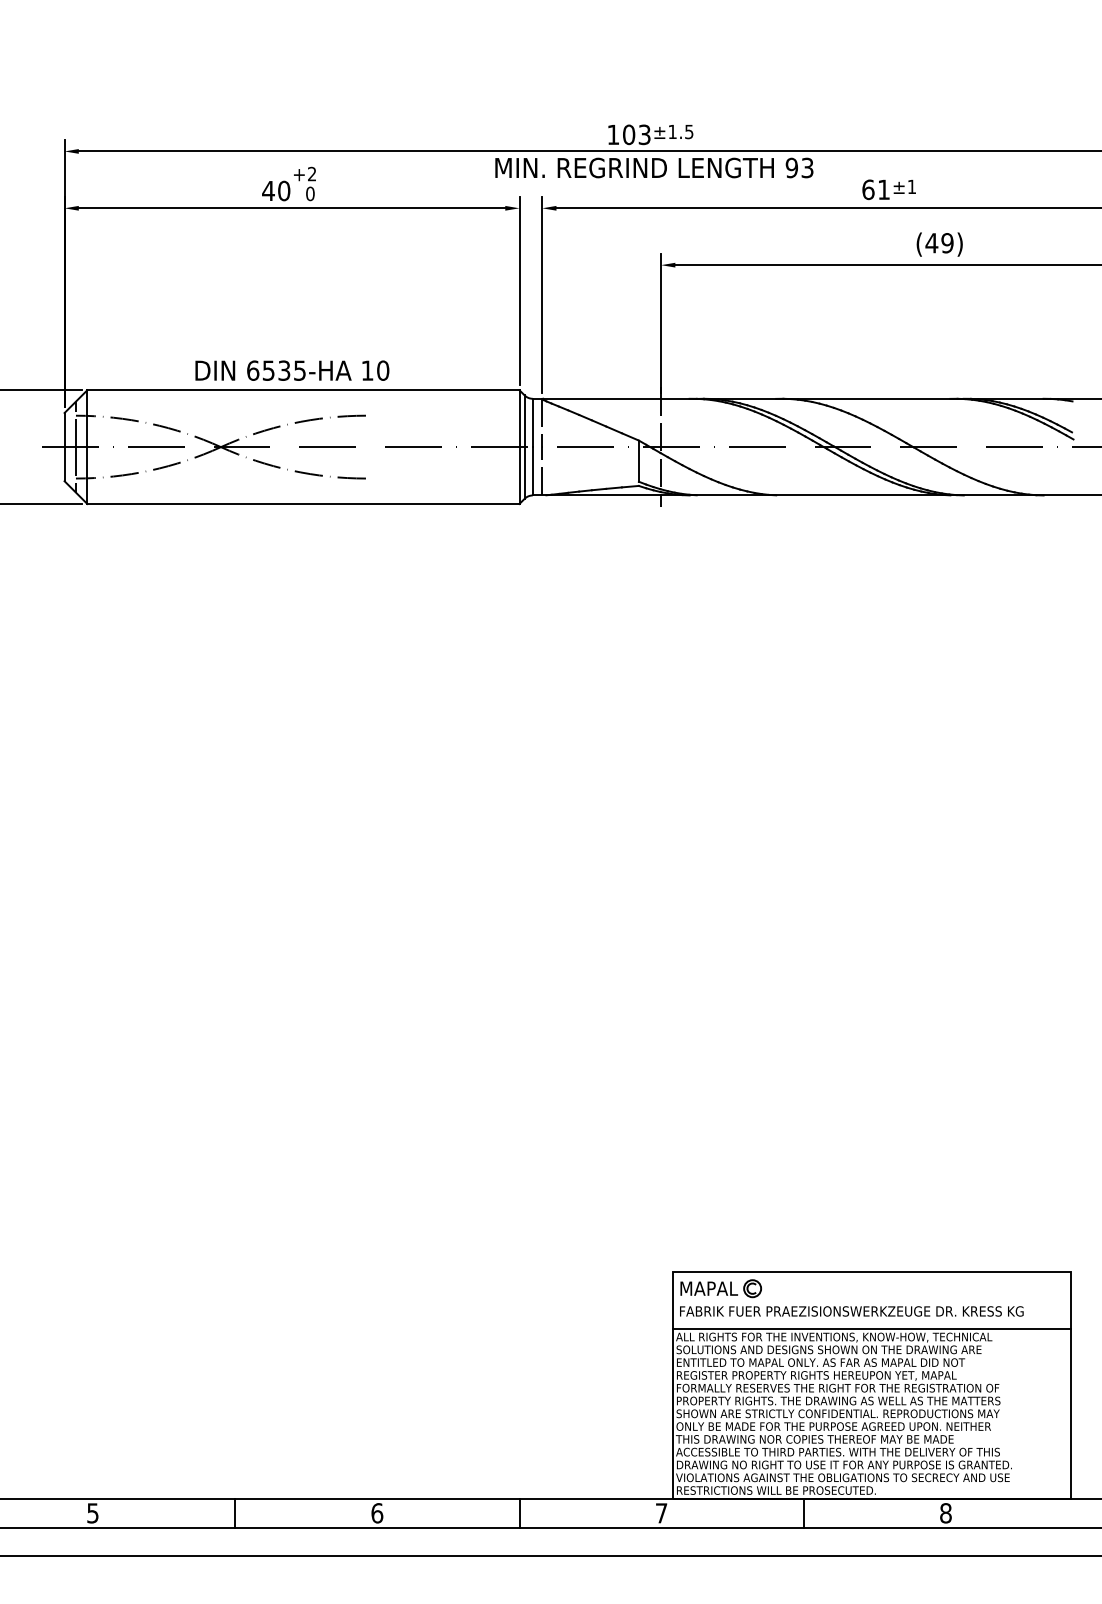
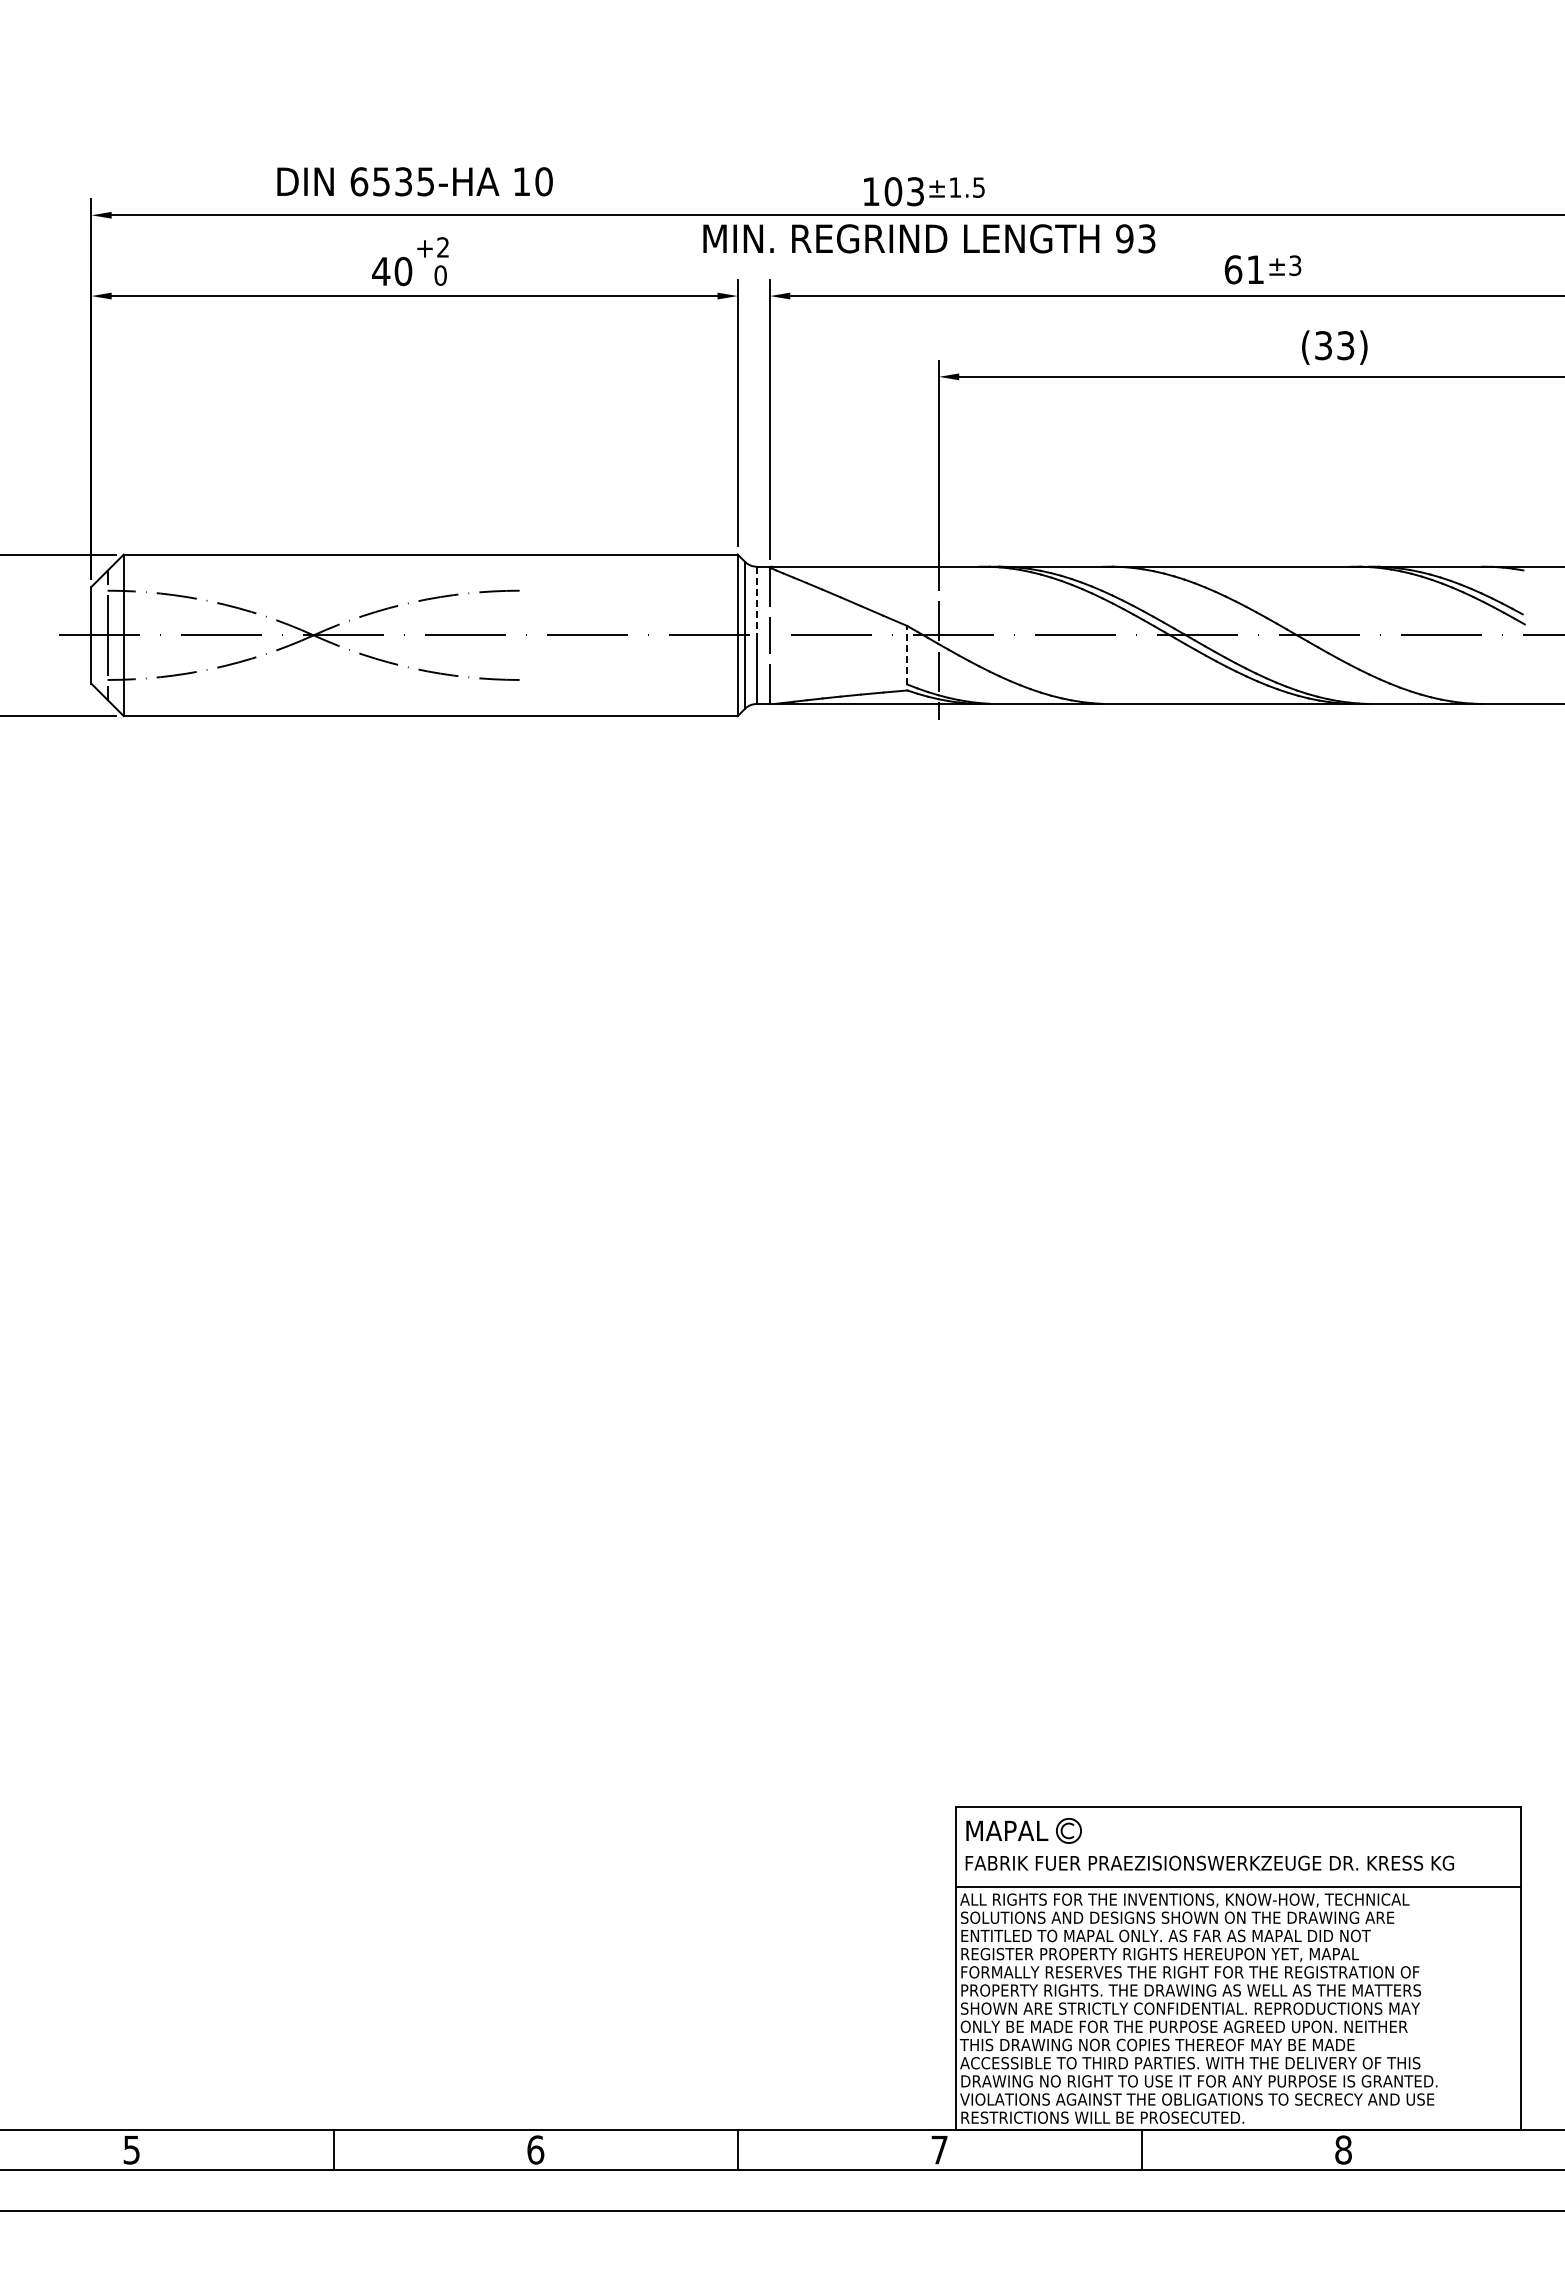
text: (912, 186) -> (1295, 265), ±1 -> ±3
text: (939, 243) -> (1334, 345), (49) -> (33)
text: (291, 370) -> (414, 181), moved
line: (532, 423) -> (756, 601), solid -> dashed
line: (638, 460) -> (907, 654), solid -> dashed

